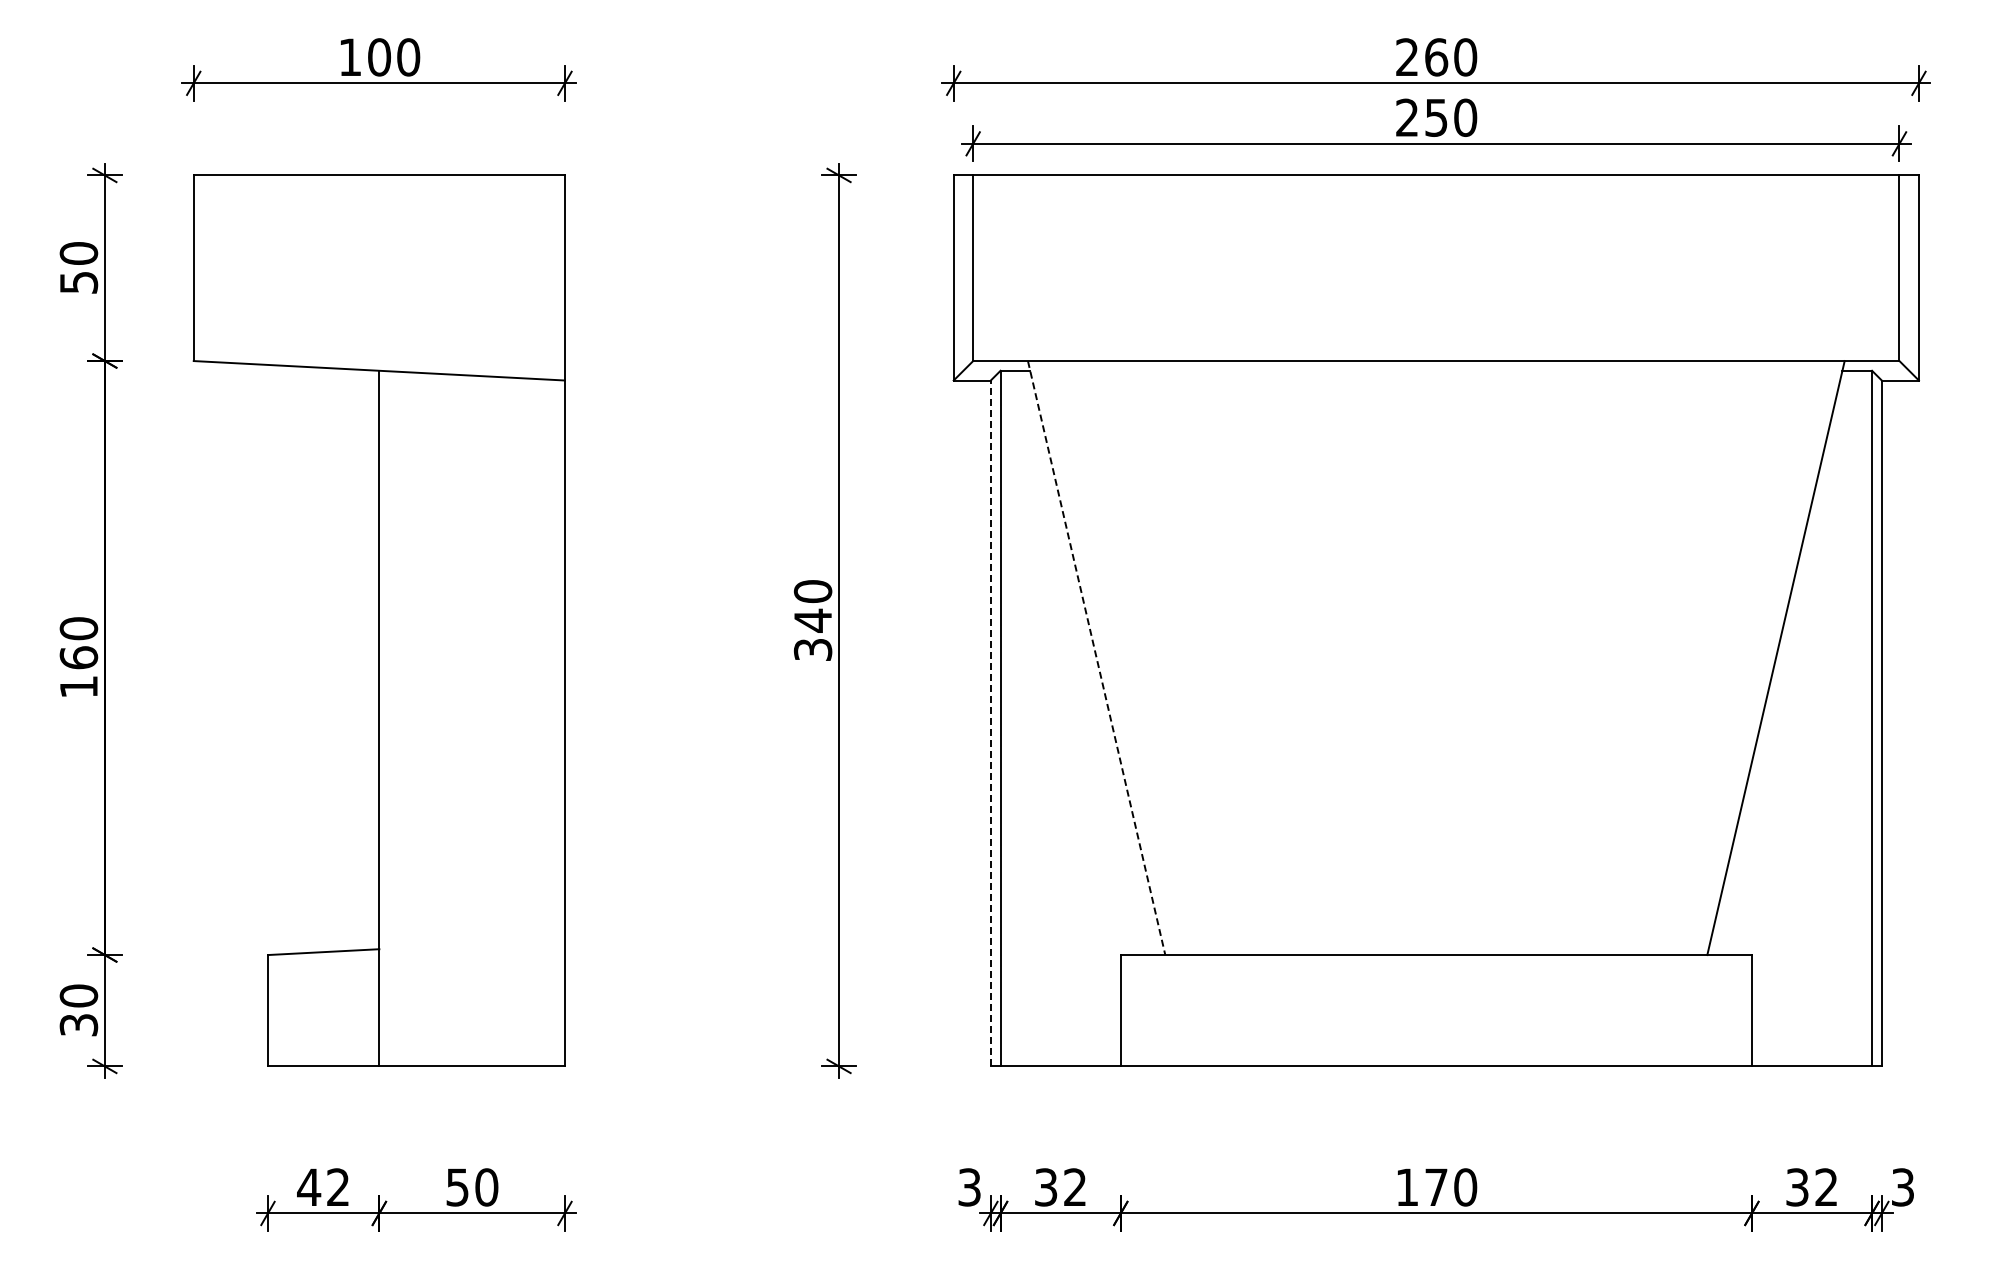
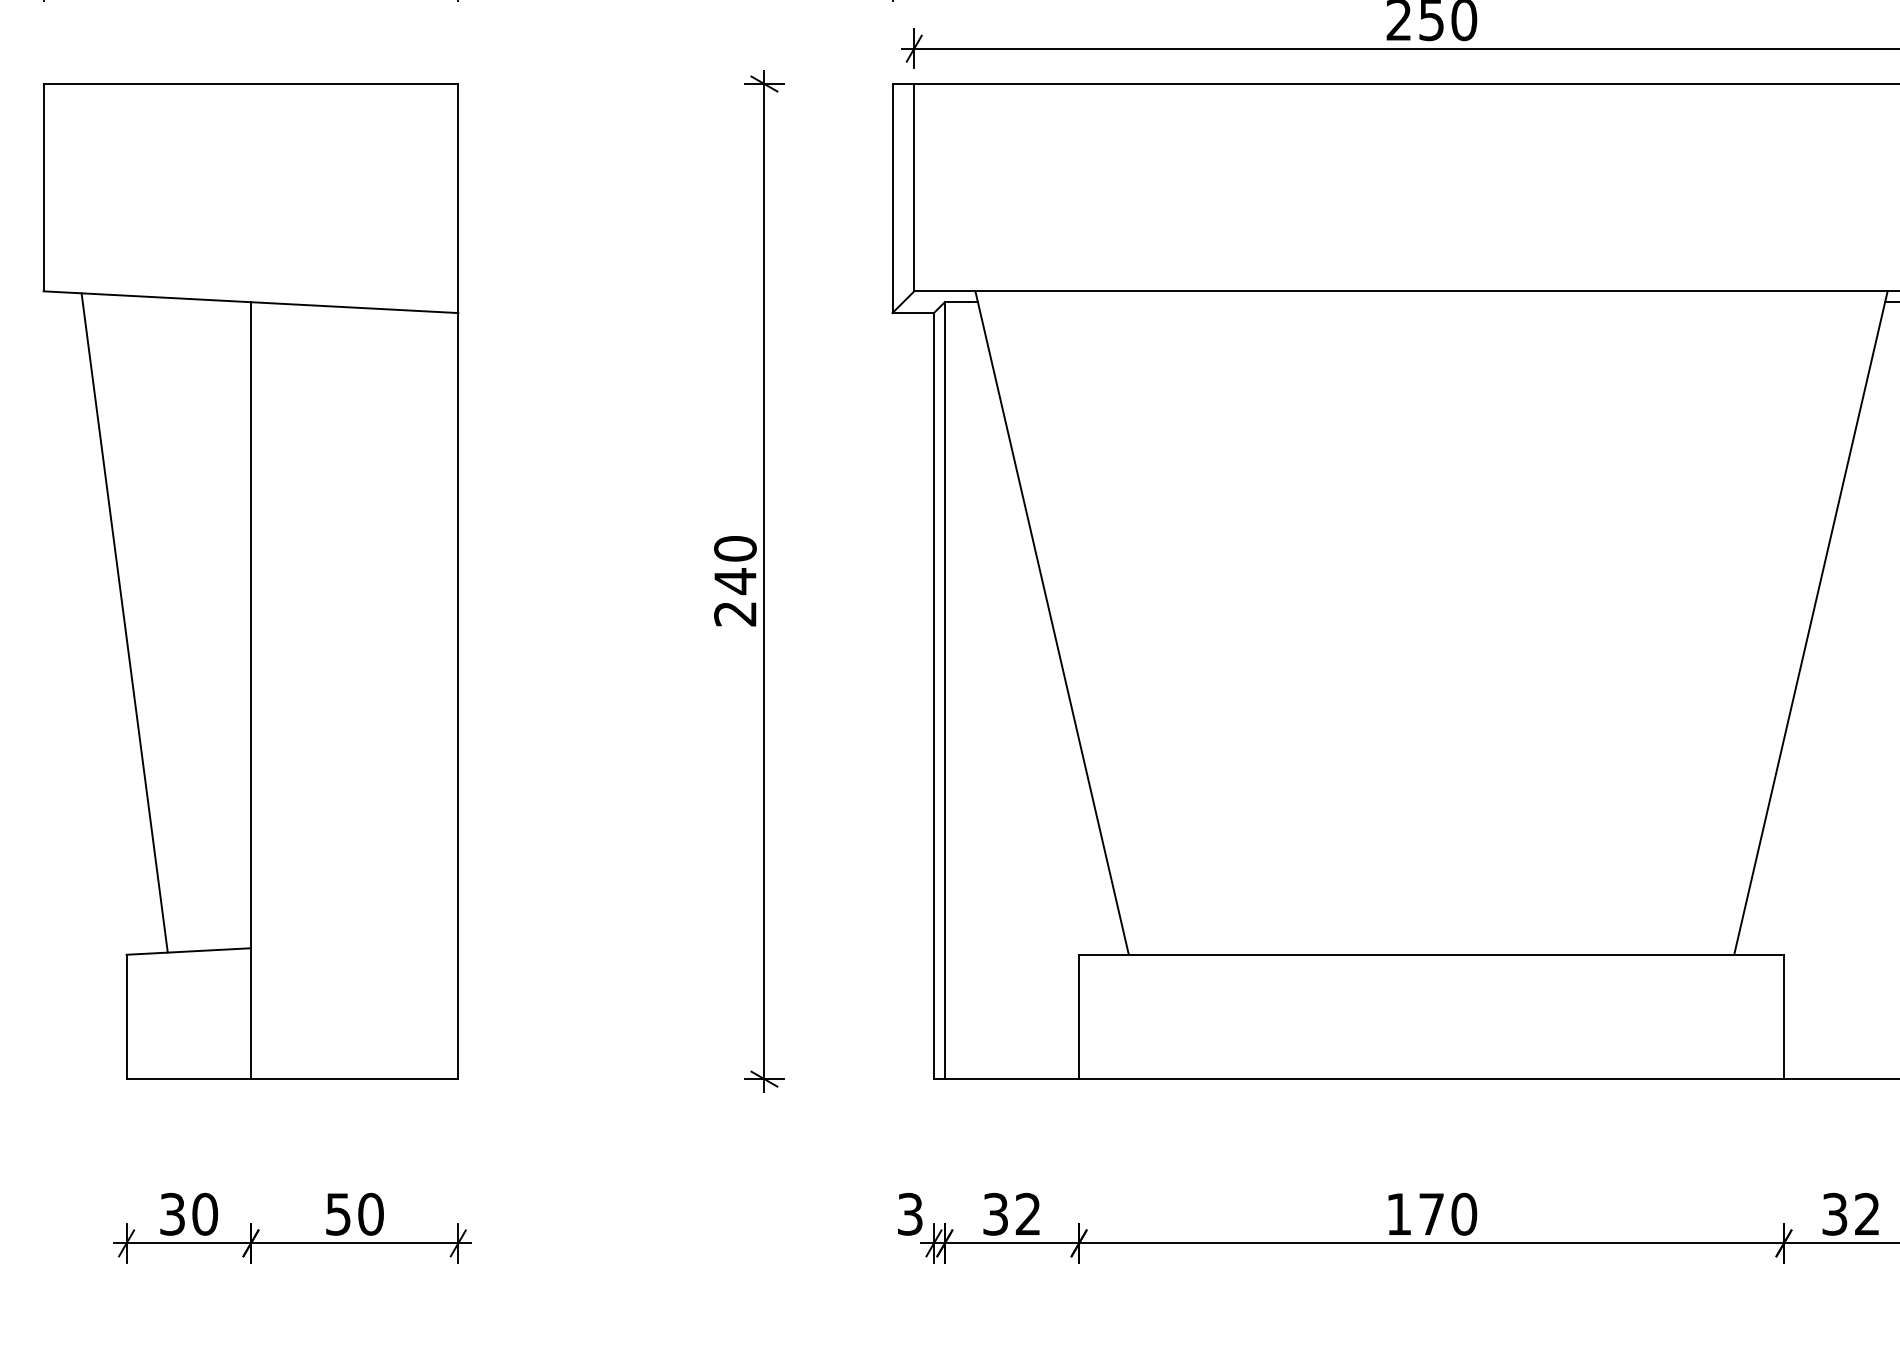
text: (813, 649) -> (735, 613), 340 -> 240
line: (265, 657) -> (123, 622), added
line: (1096, 658) -> (1051, 623), dashed -> solid
line: (990, 723) -> (933, 696), dashed -> solid
text: (323, 1187) -> (188, 1214), 42 -> 30

